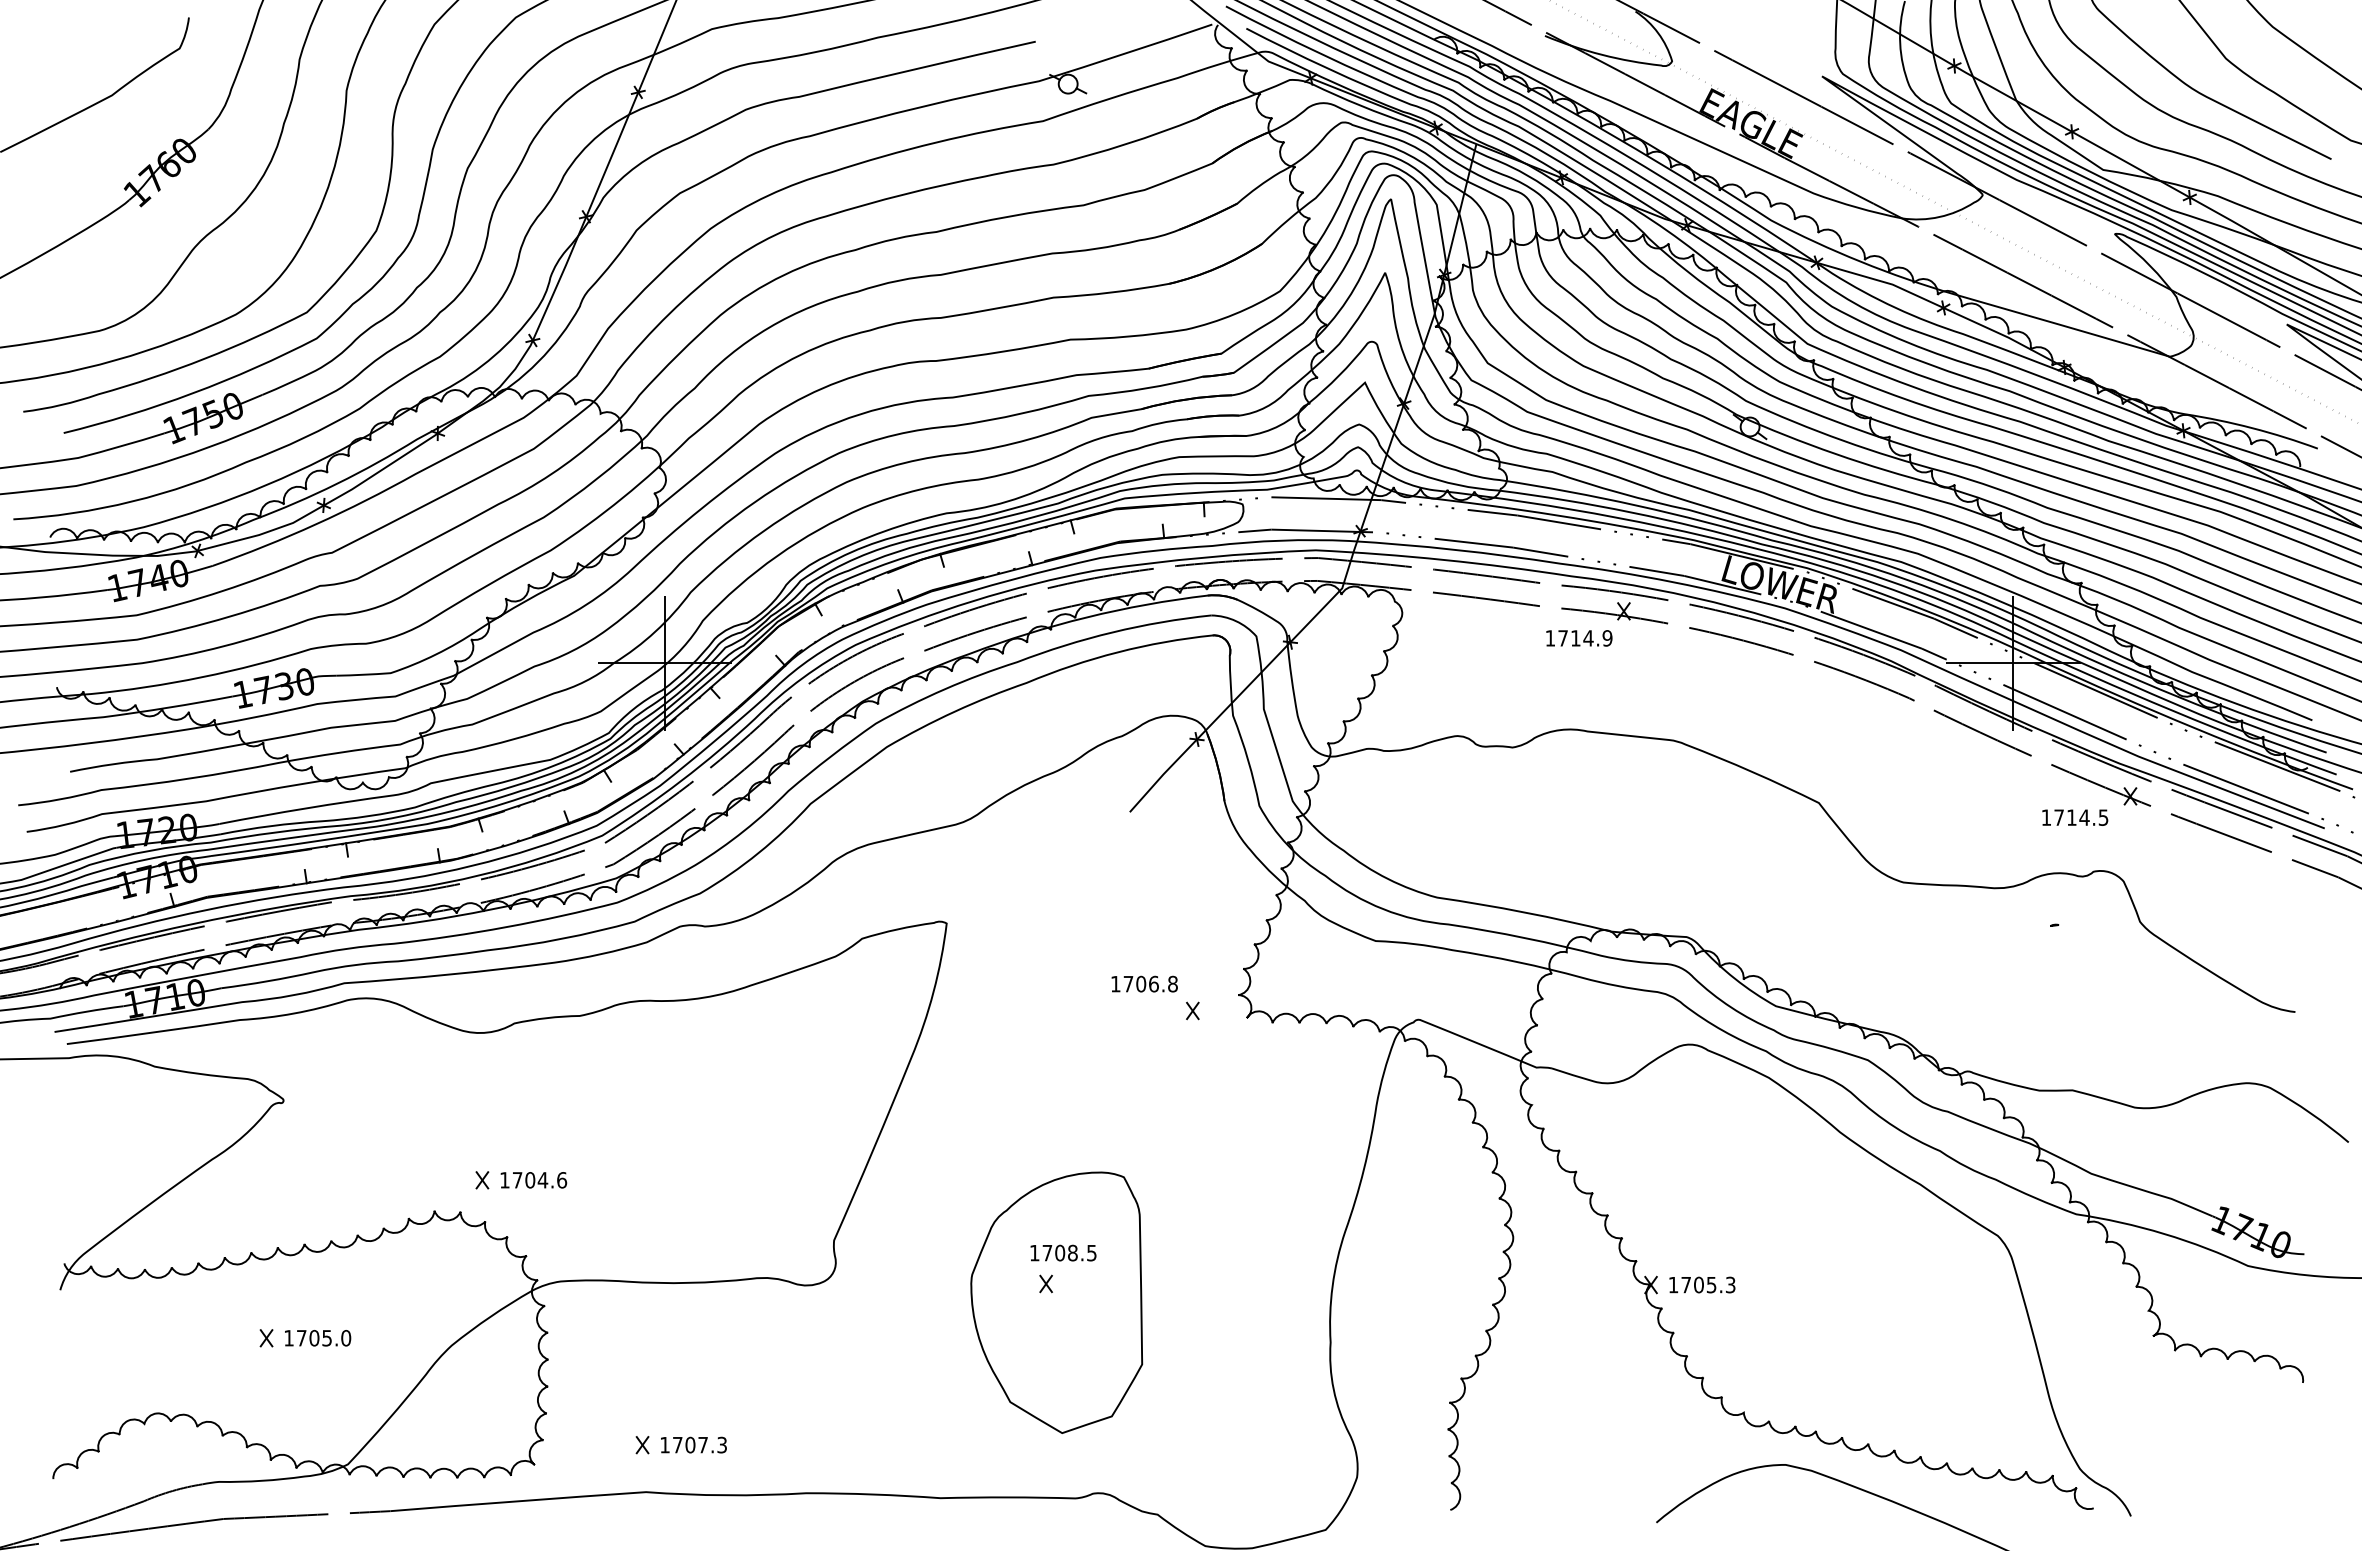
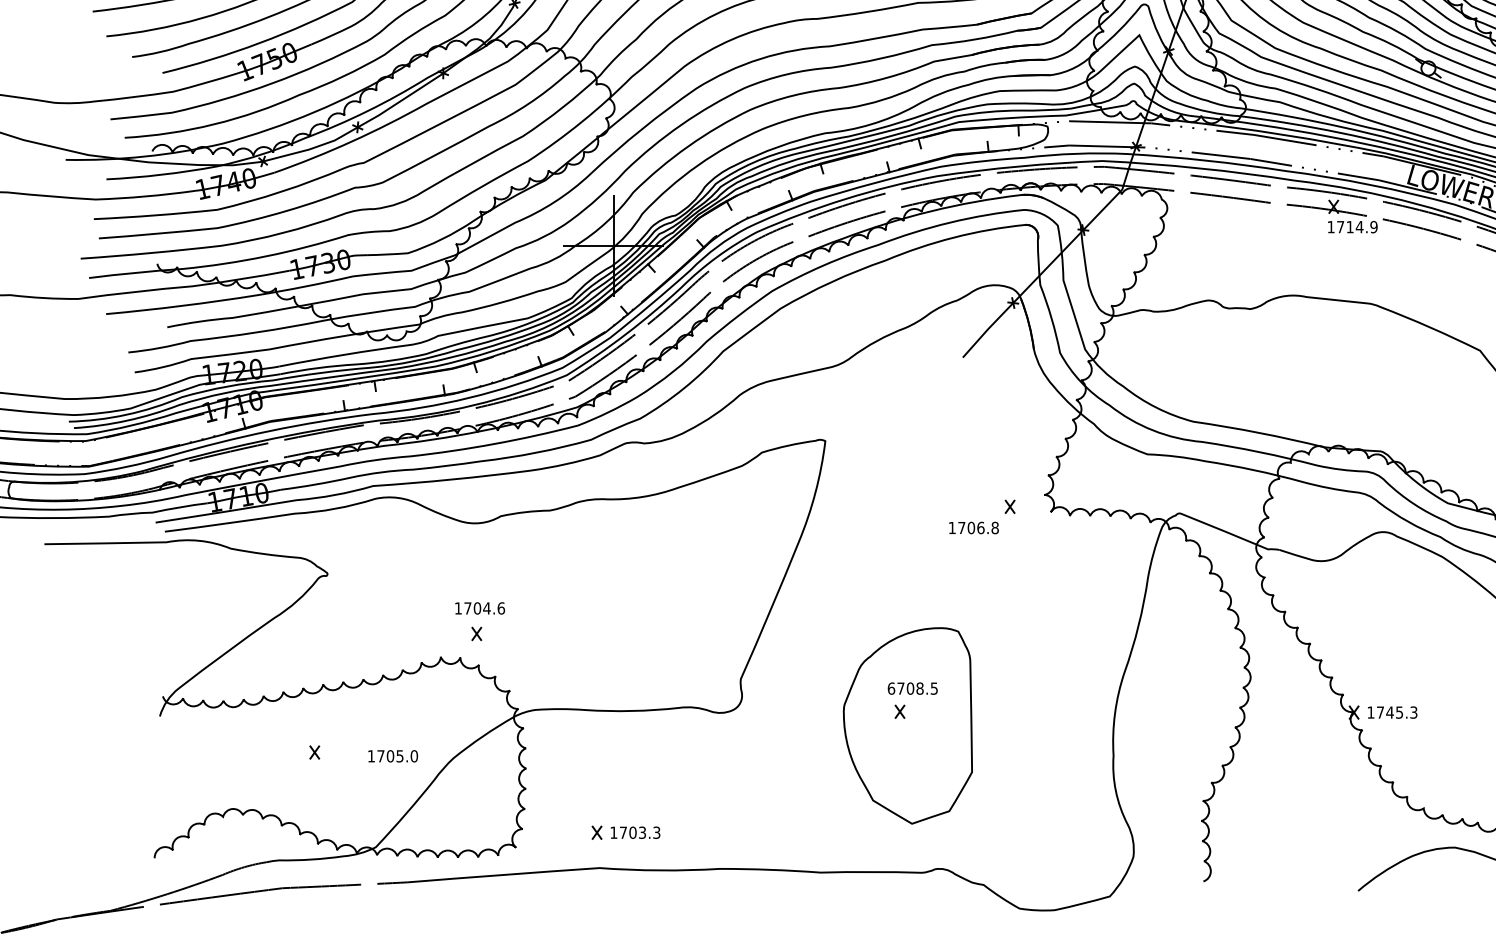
text: (1579, 638) -> (1352, 227), moved
text: (1144, 983) -> (973, 527), moved
text: (533, 1180) -> (479, 608), moved
text: (1034, 1252) -> (891, 688), 1708.5 -> 6708.5
text: (1698, 1284) -> (1389, 712), 1705.3 -> 1745.3
text: (318, 1338) -> (393, 756), moved
text: (702, 1444) -> (642, 832), 1707.3 -> 1703.3

